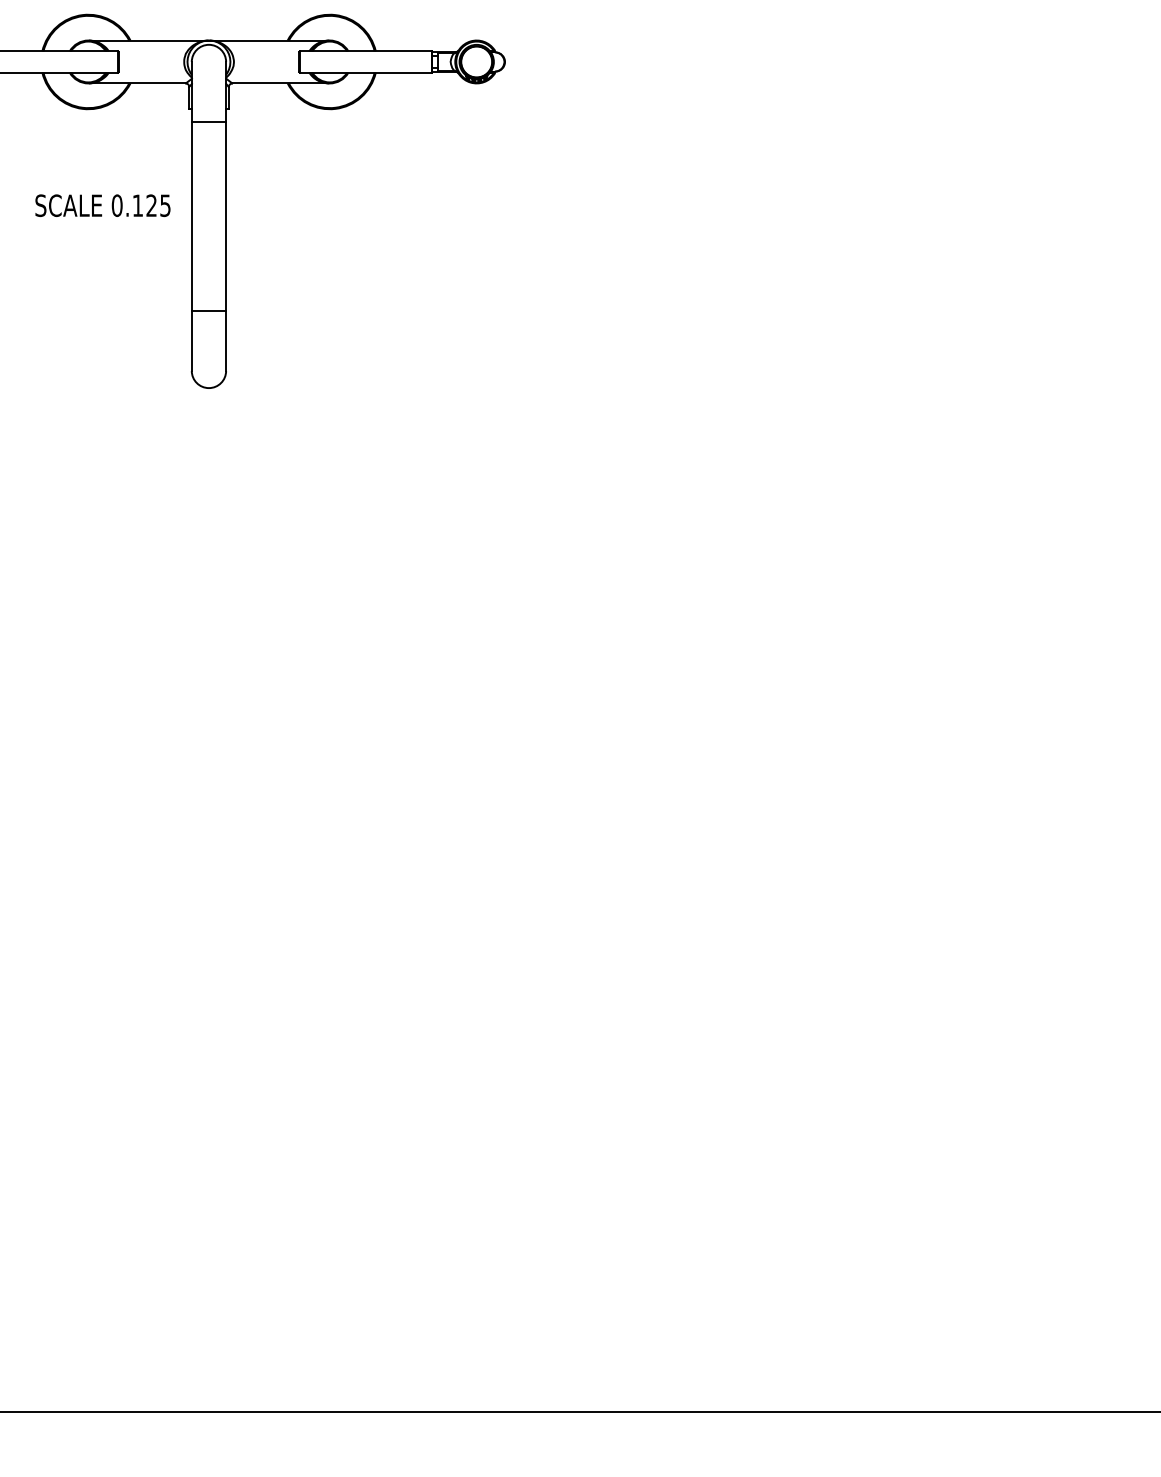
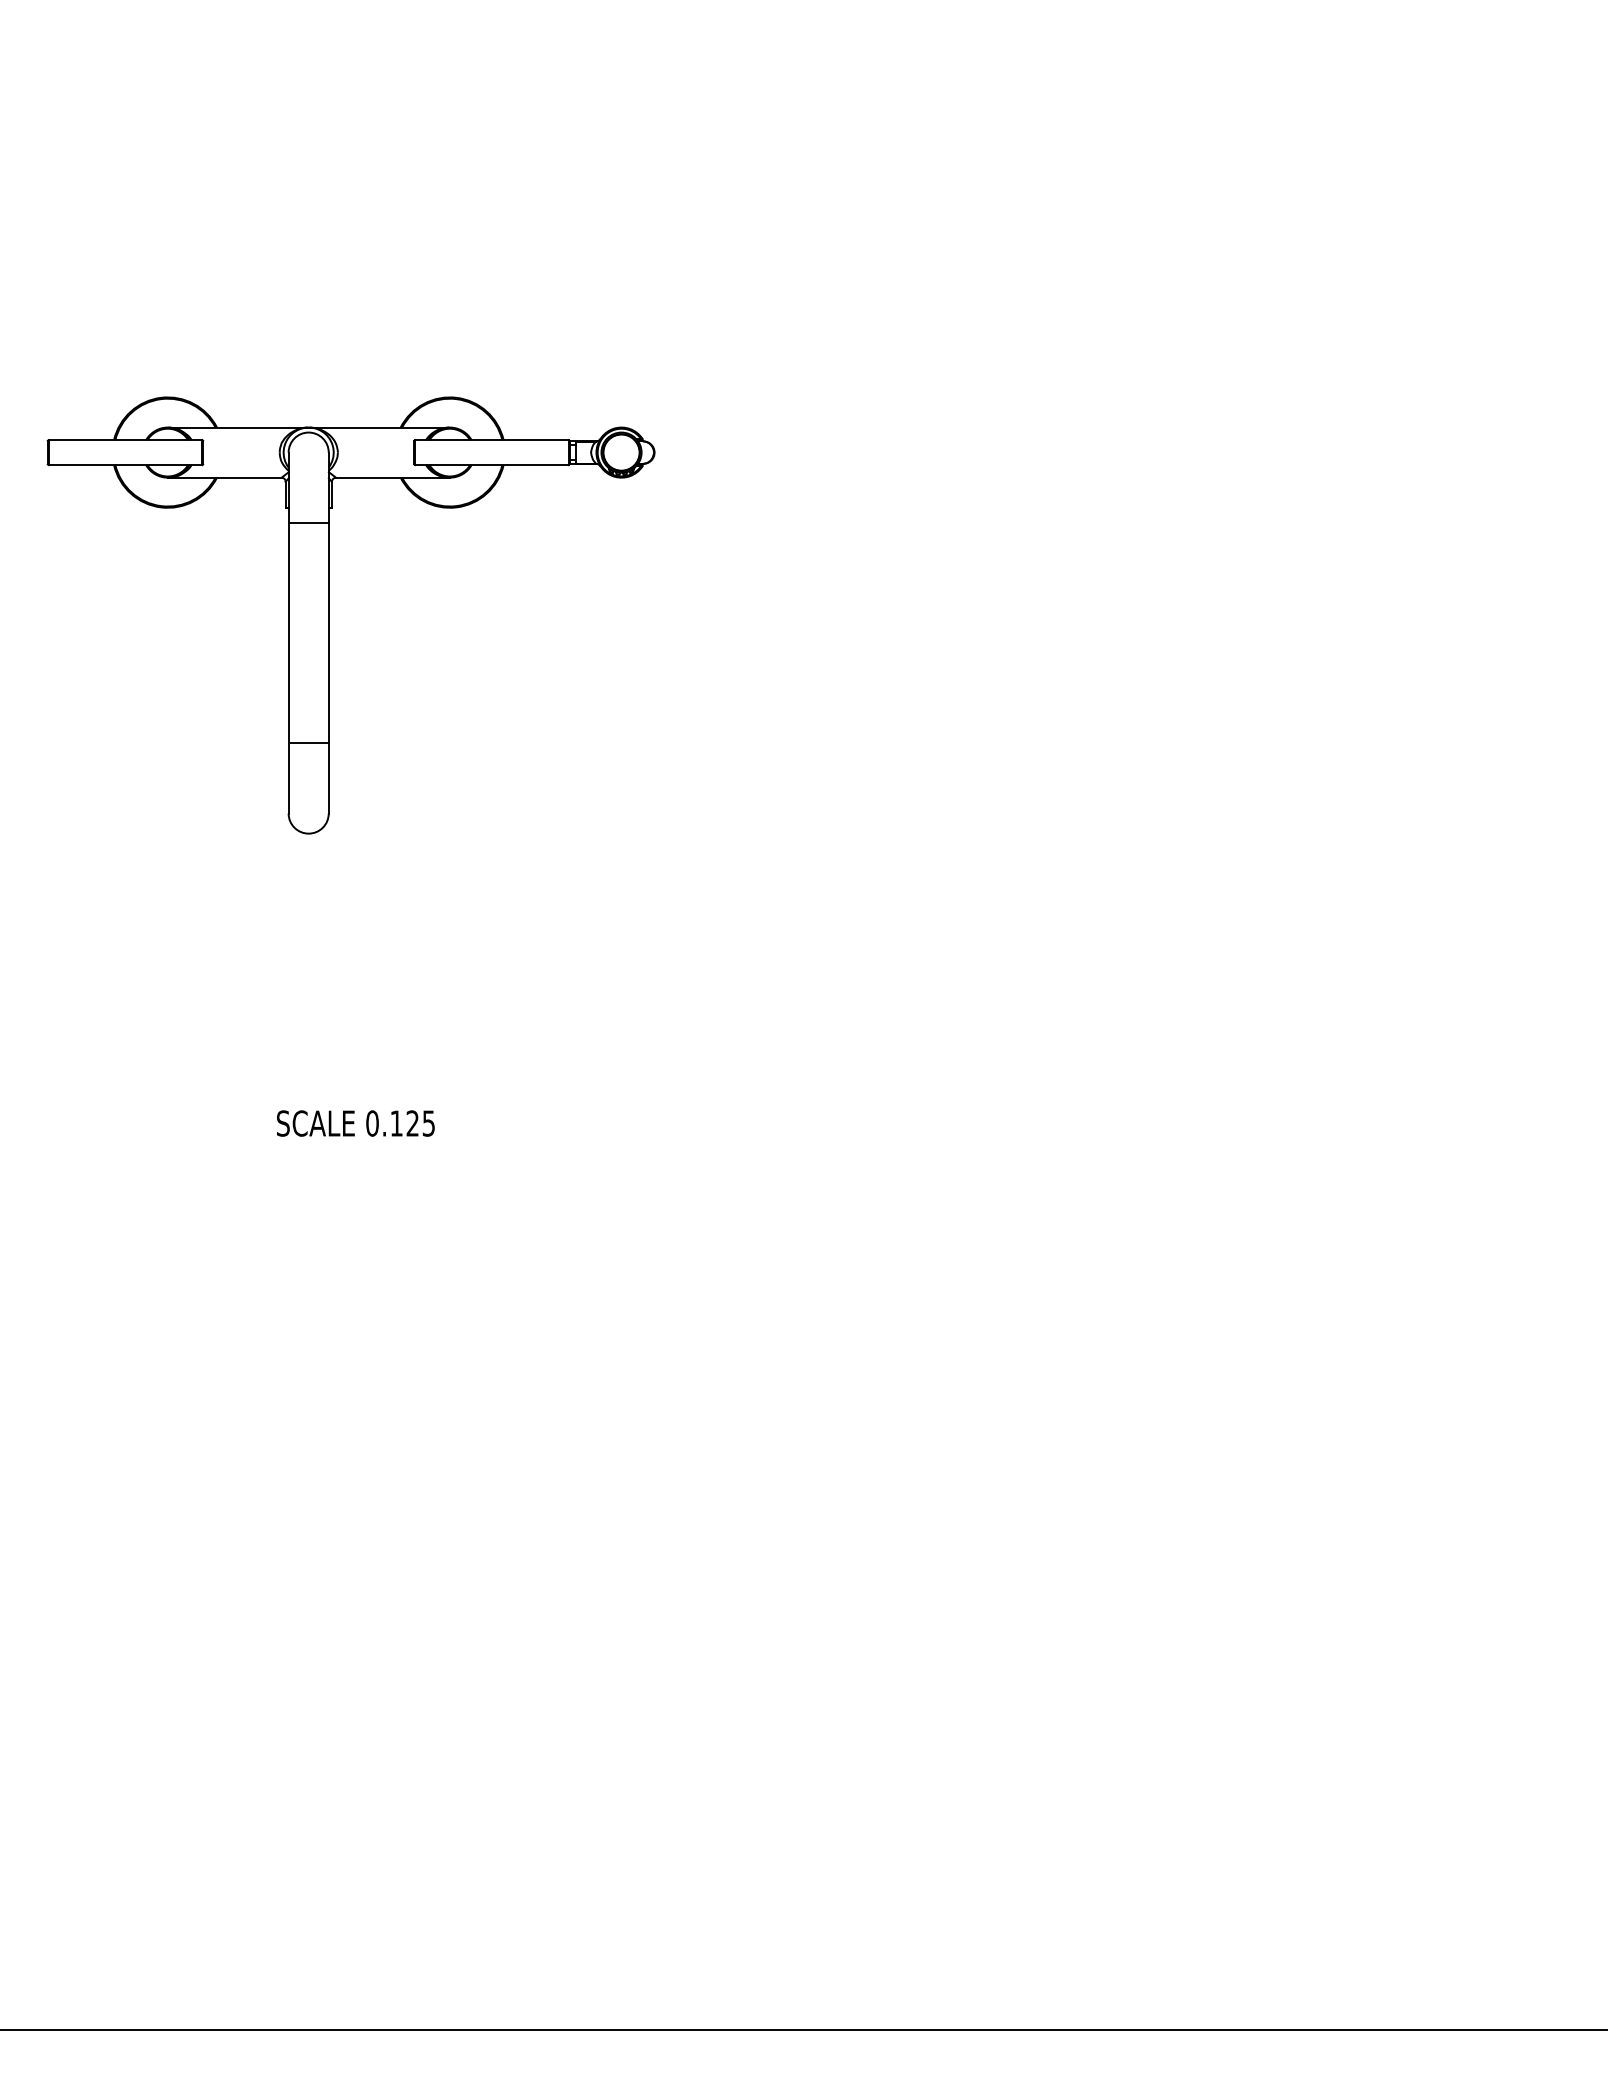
text: (102, 205) -> (355, 1123), moved

